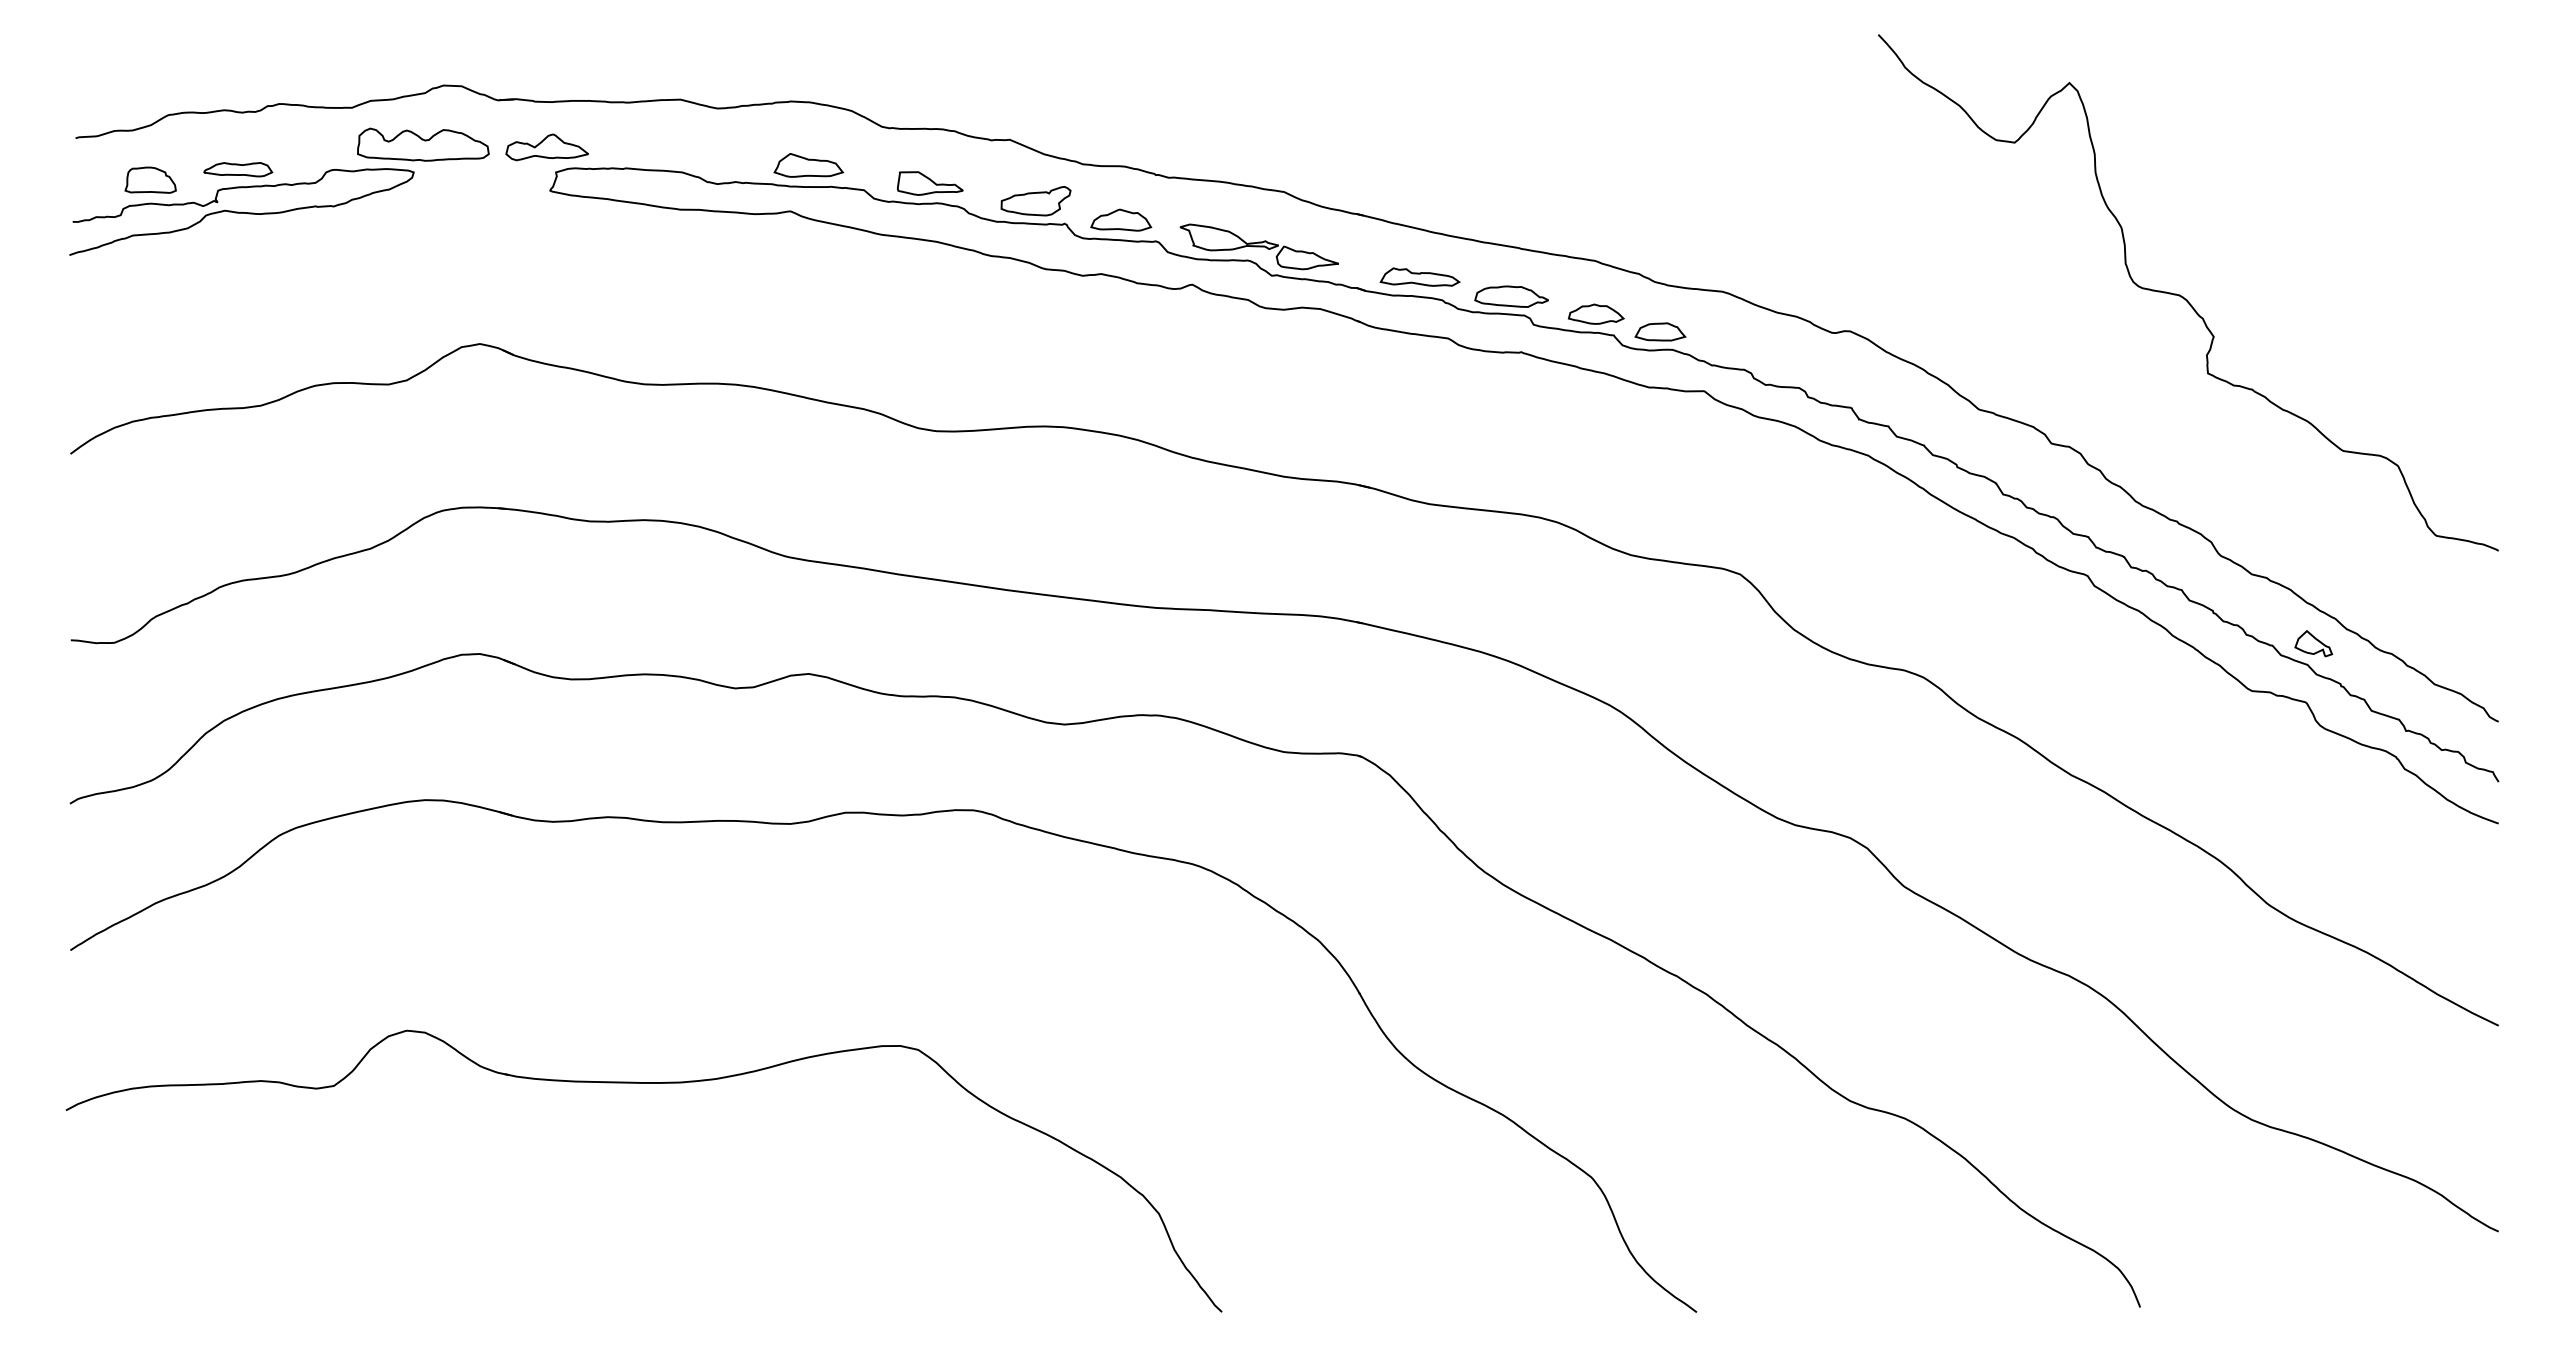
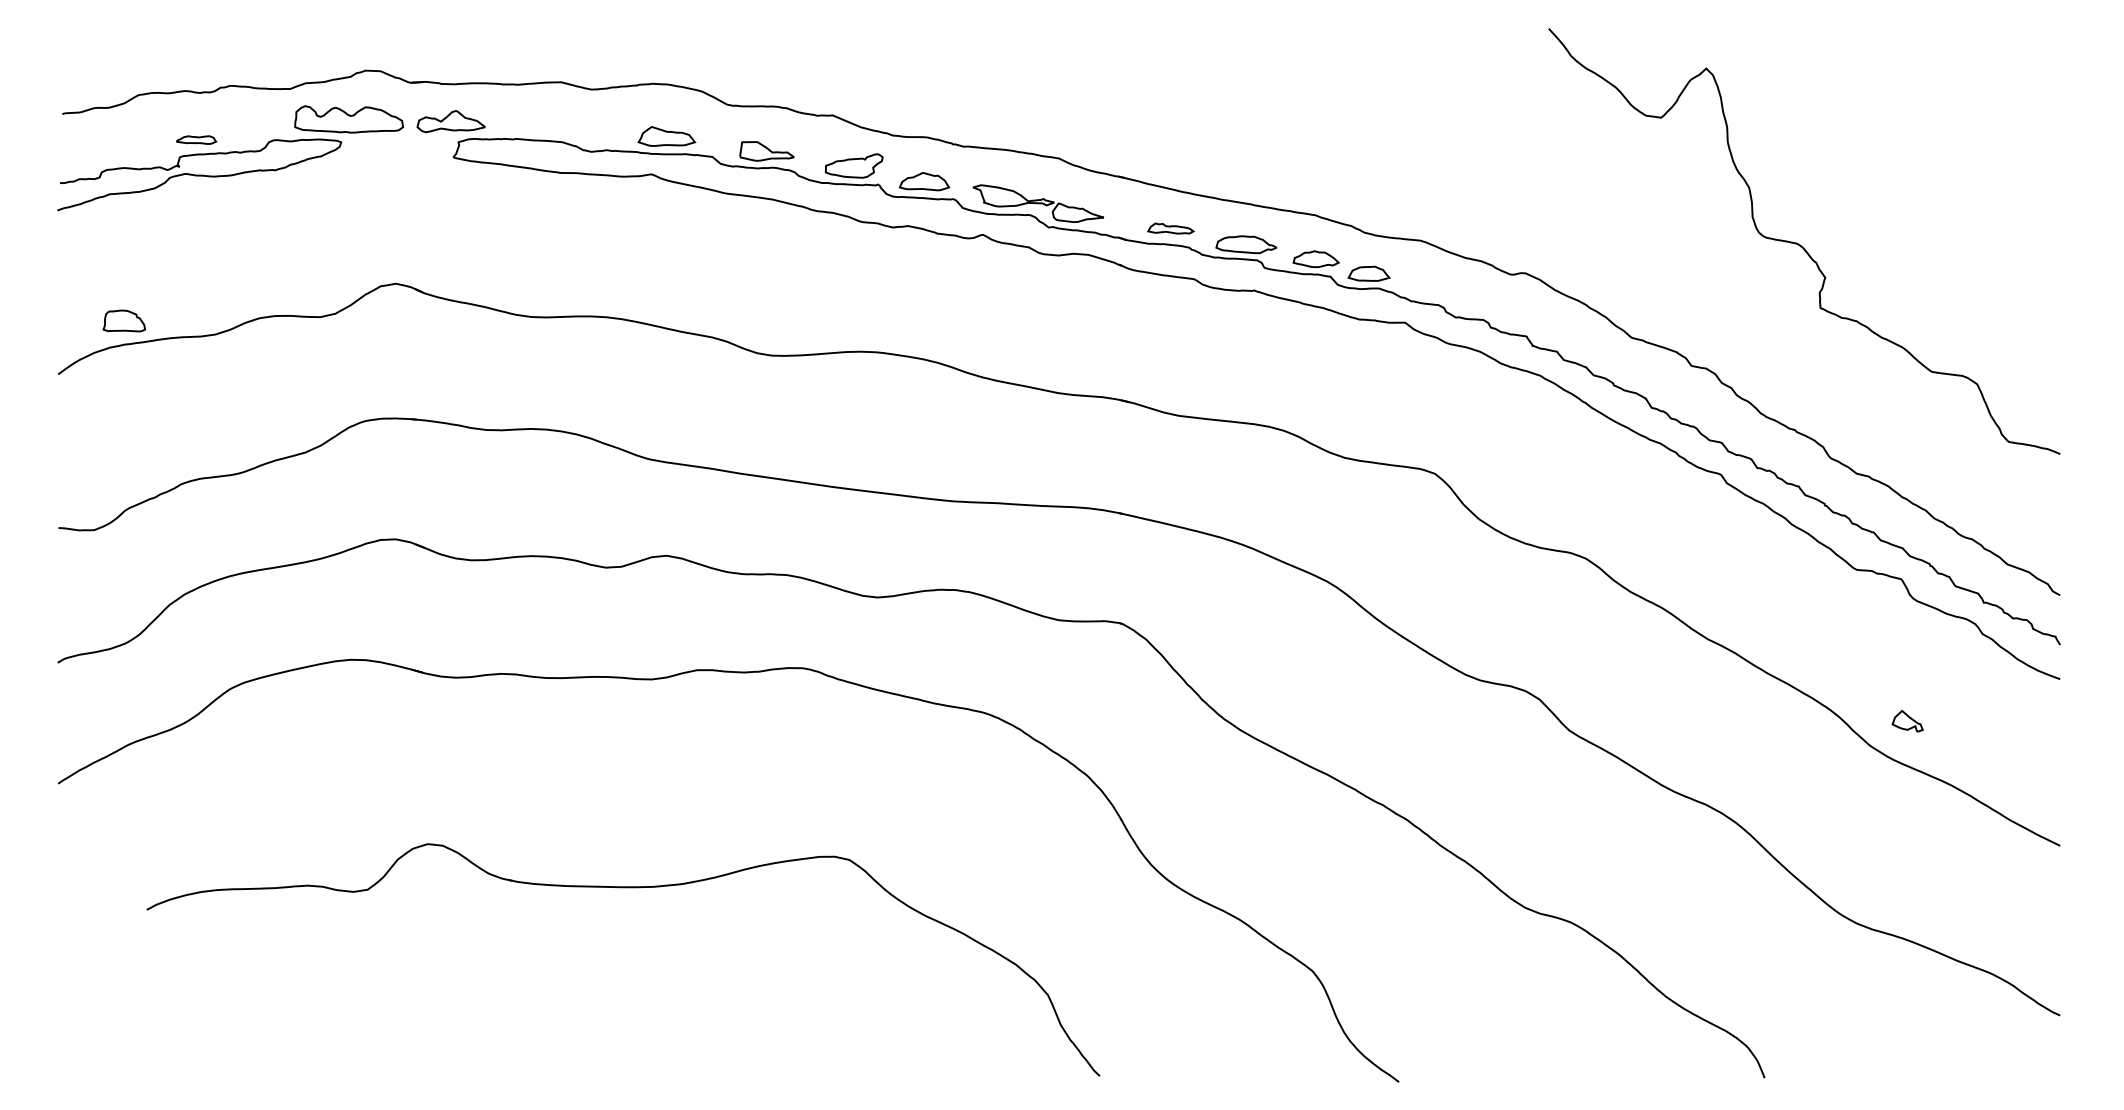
part: (238, 169) -> (196, 139), size x0.7
part: (150, 179) -> (124, 320), moved
part: (1419, 276) -> (1170, 228), size x0.7
part: (2313, 643) -> (1907, 721), moved
part: (643, 1083) -> (622, 887), moved

